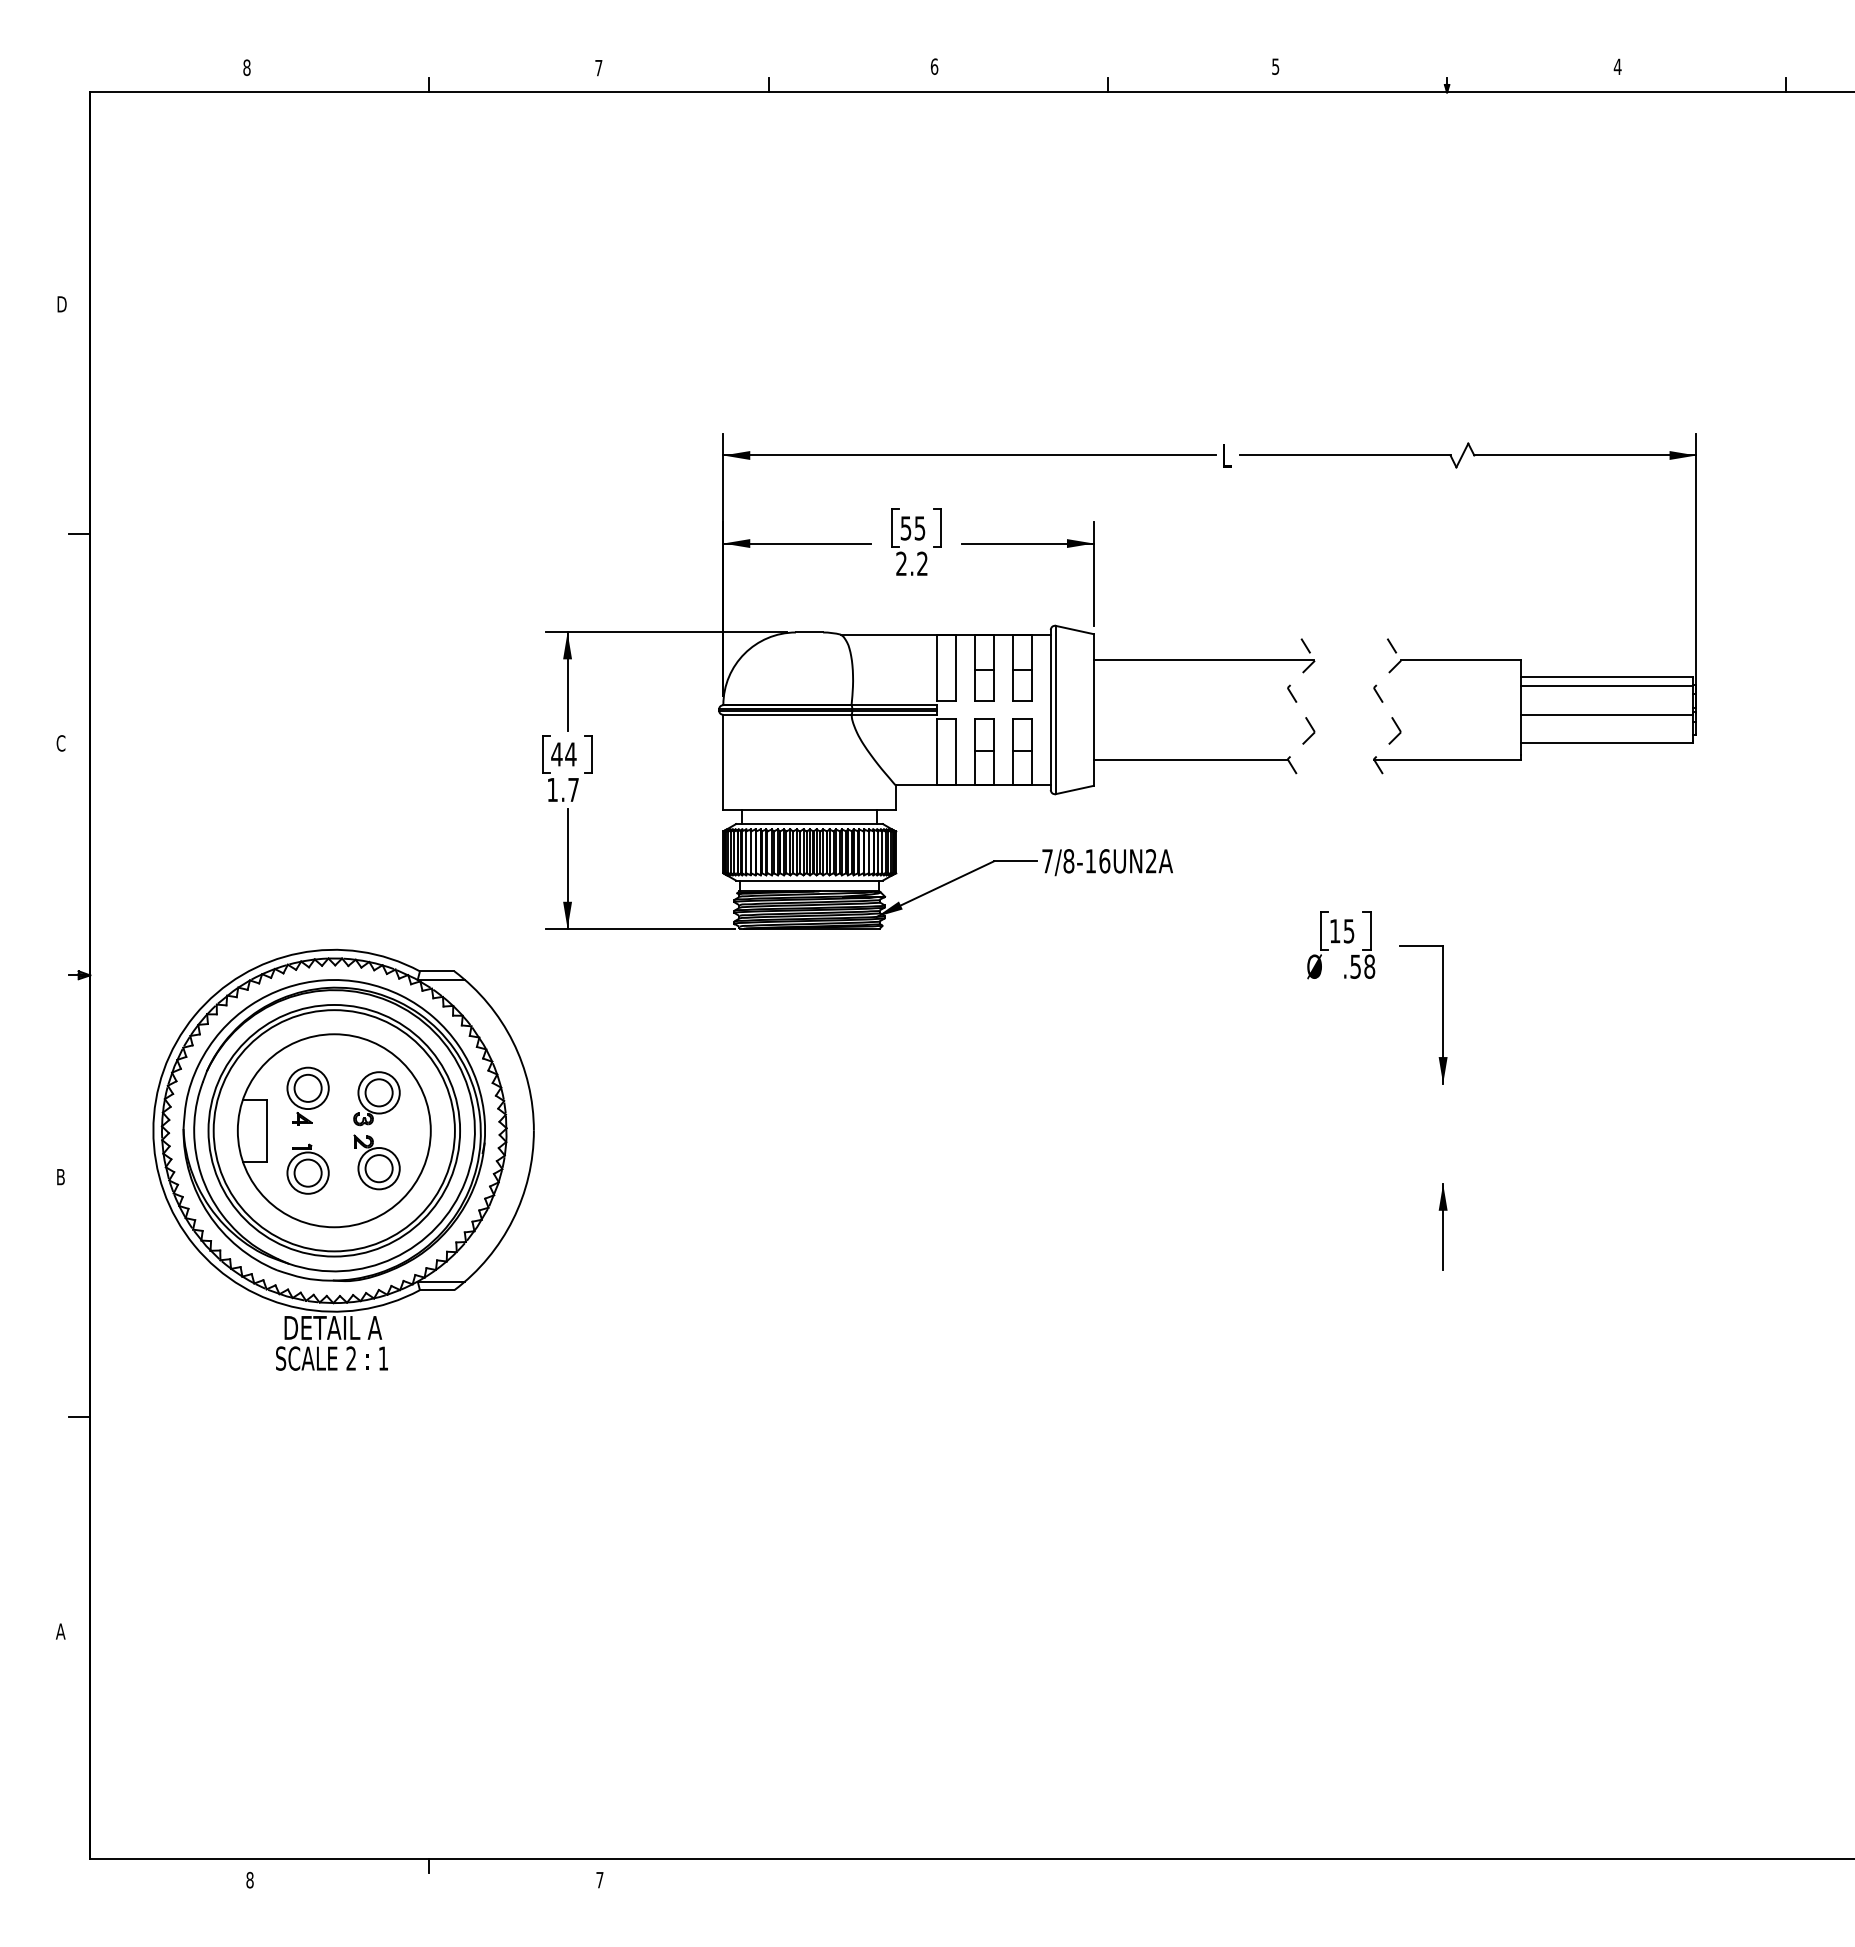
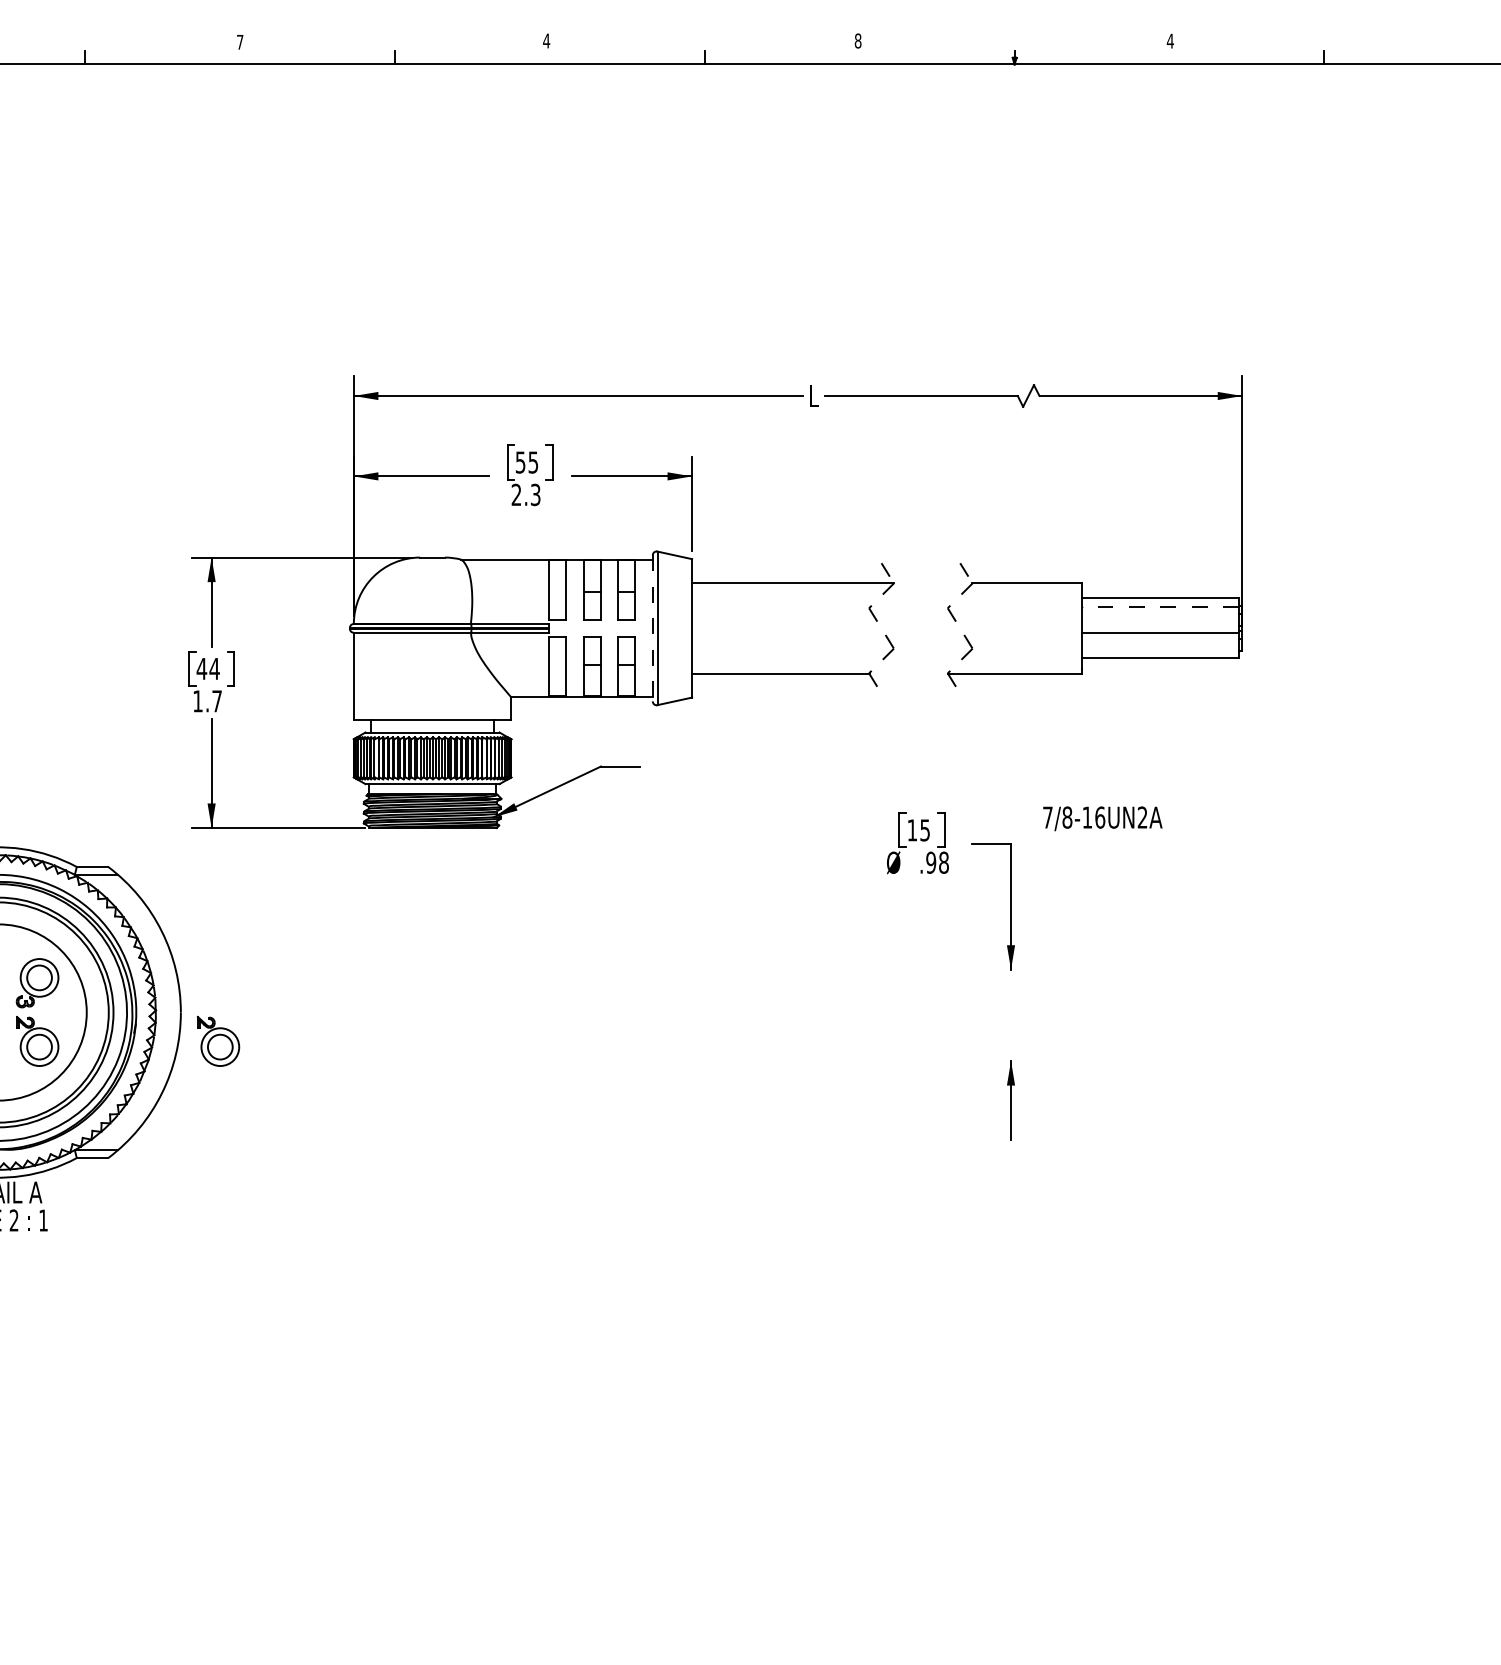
text: (934, 66) -> (546, 40), 6 -> 4
text: (1275, 66) -> (857, 40), 5 -> 8
text: (922, 563) -> (535, 494), 2.2 -> 2.3
line: (1606, 686) -> (1160, 606), solid -> dashed
line: (1050, 710) -> (652, 628), solid -> dashed
text: (1107, 862) -> (1102, 818), moved
text: (1355, 966) -> (931, 862), .58 -> .98
part: (574, 1162) -> (217, 1041), added

